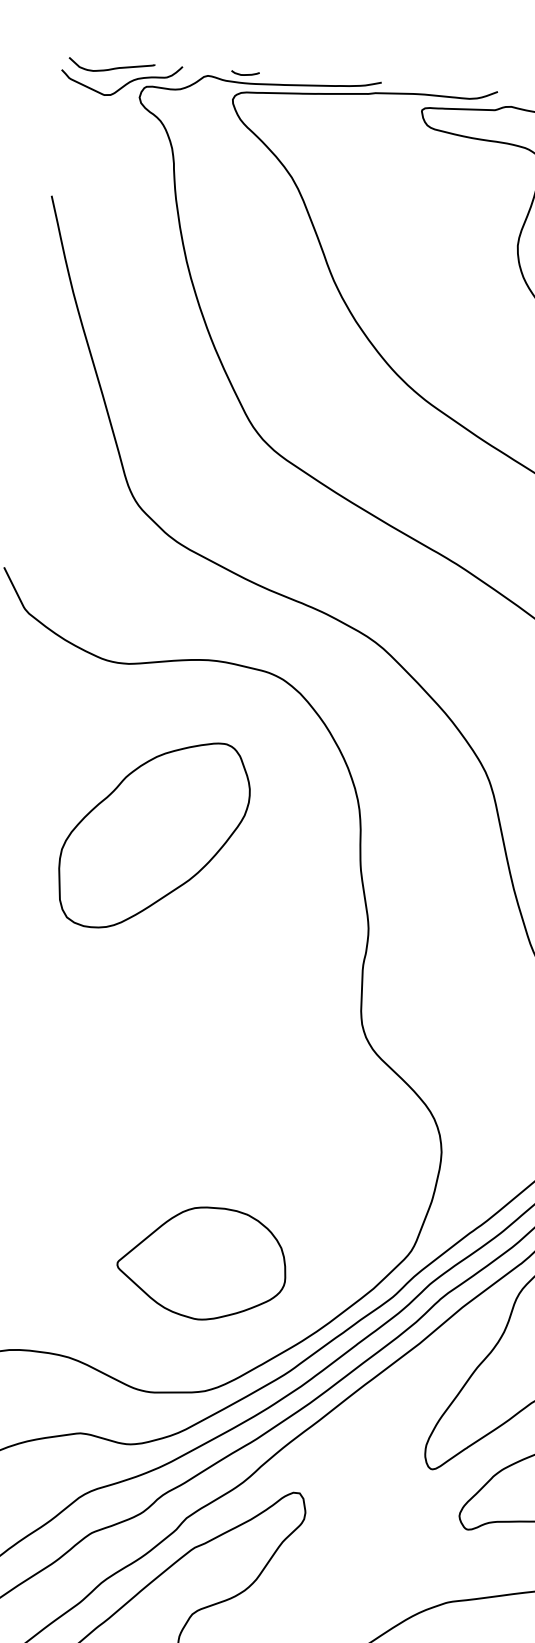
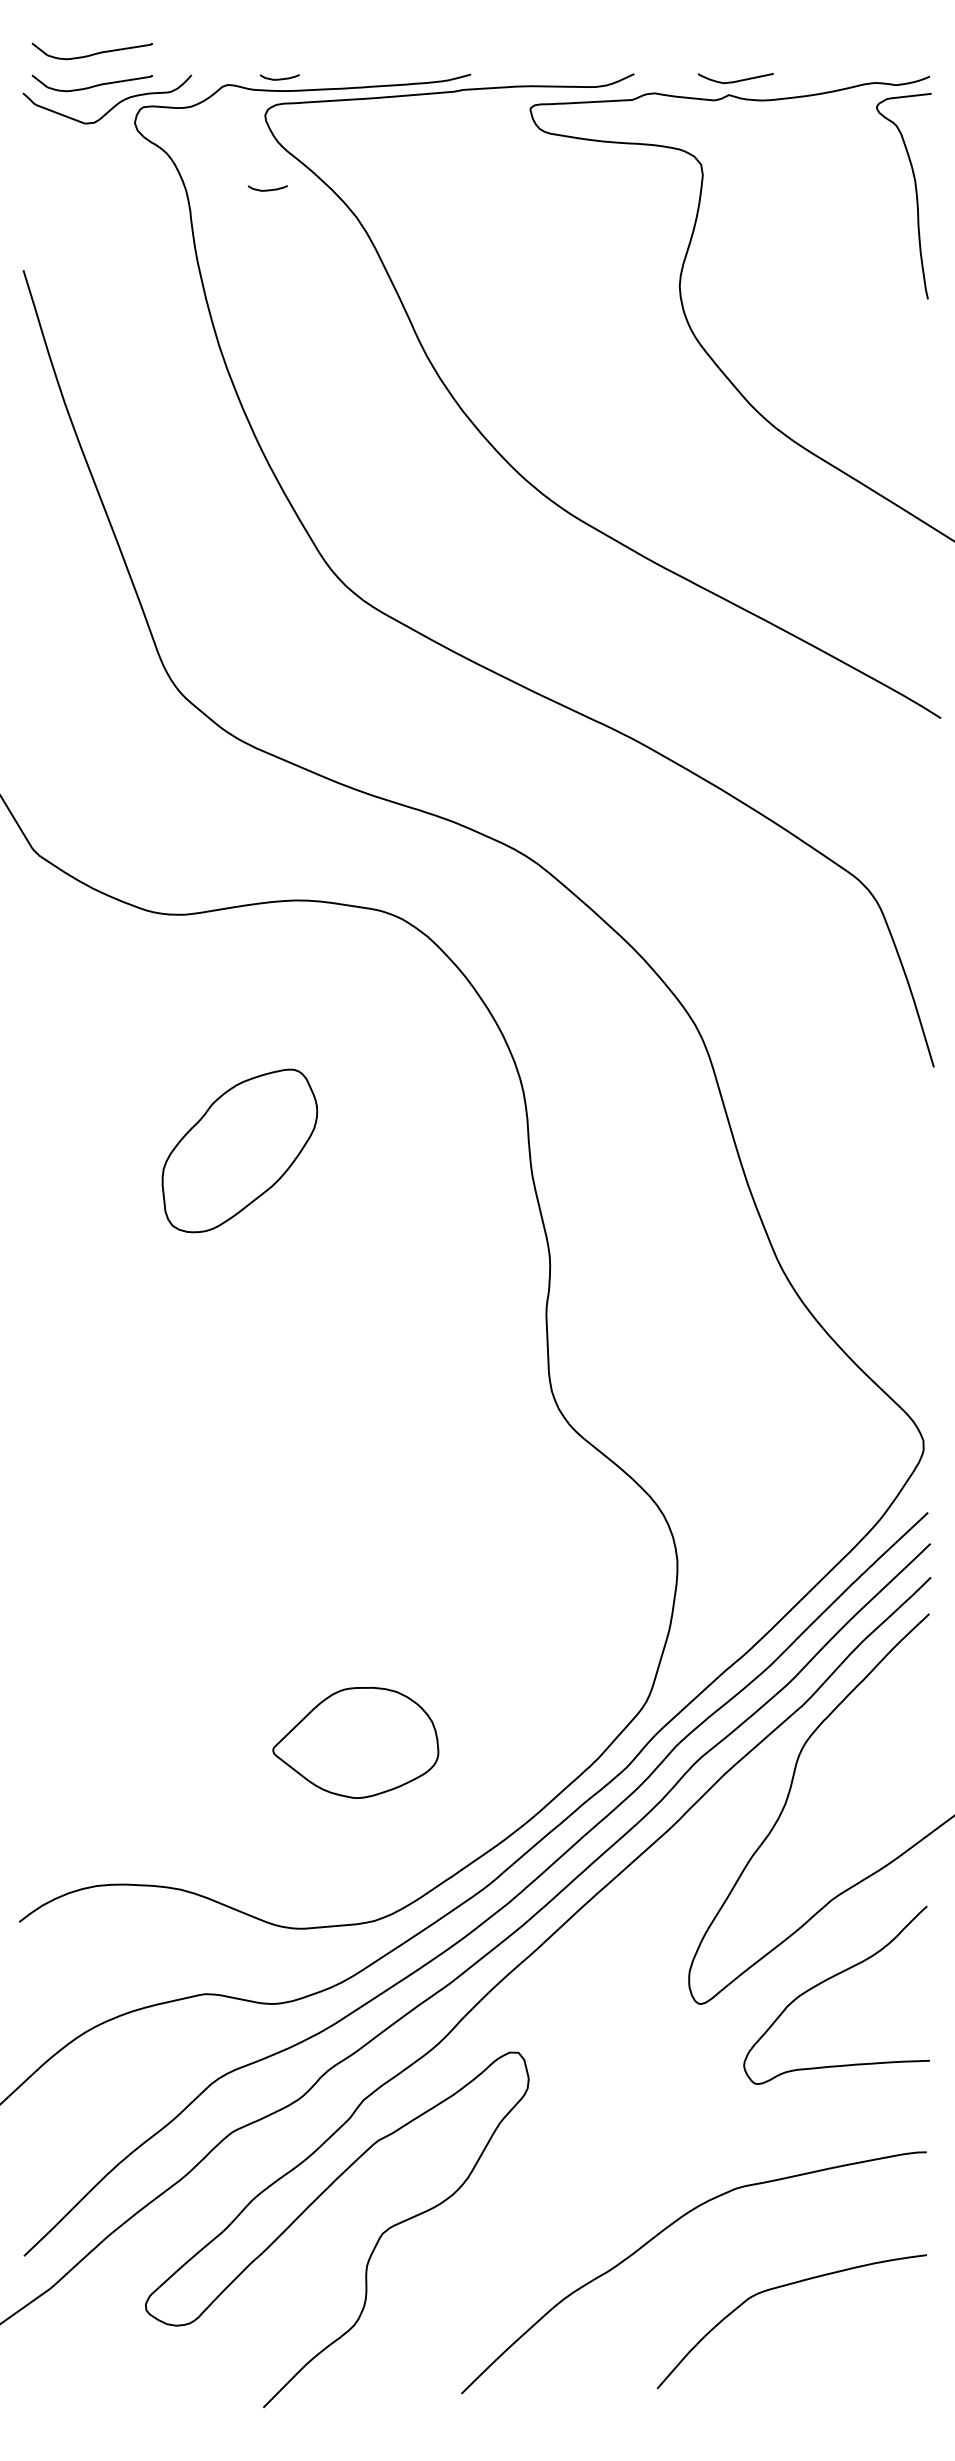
curve: (113, 45) -> (92, 53), added
curve: (230, 152) -> (267, 189), added
part: (153, 834) -> (239, 1150), size x0.6
part: (201, 1263) -> (355, 1742), size x0.7

